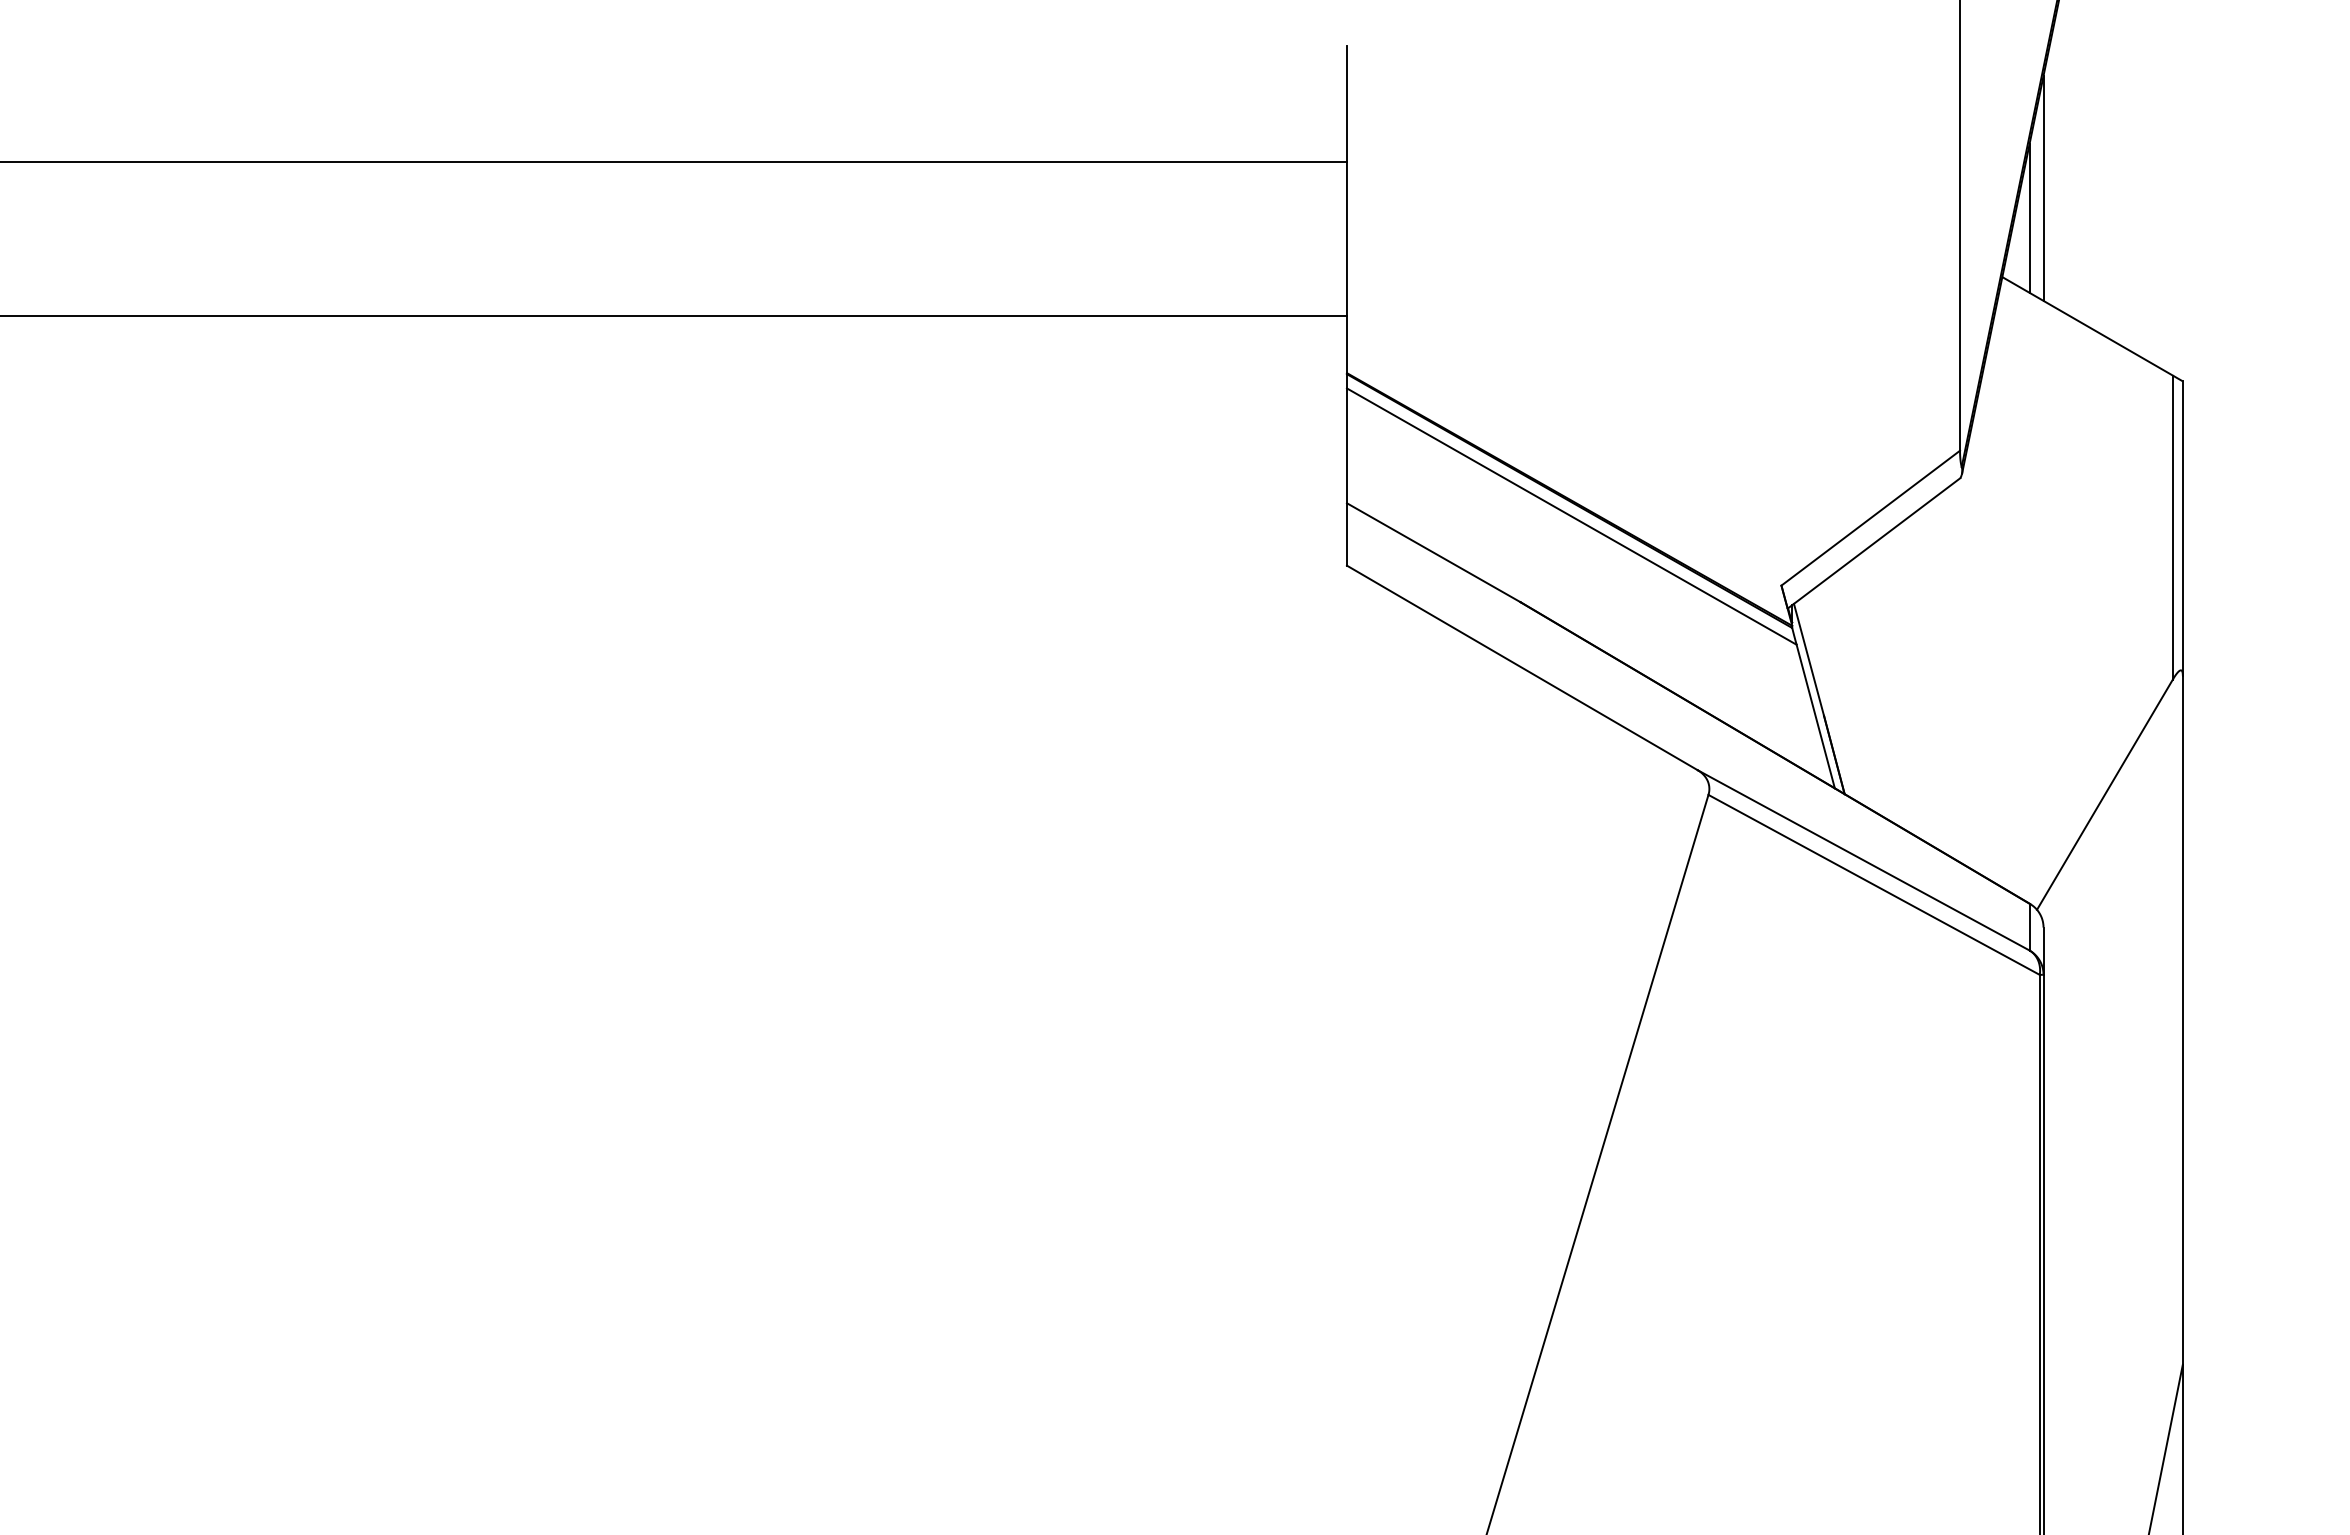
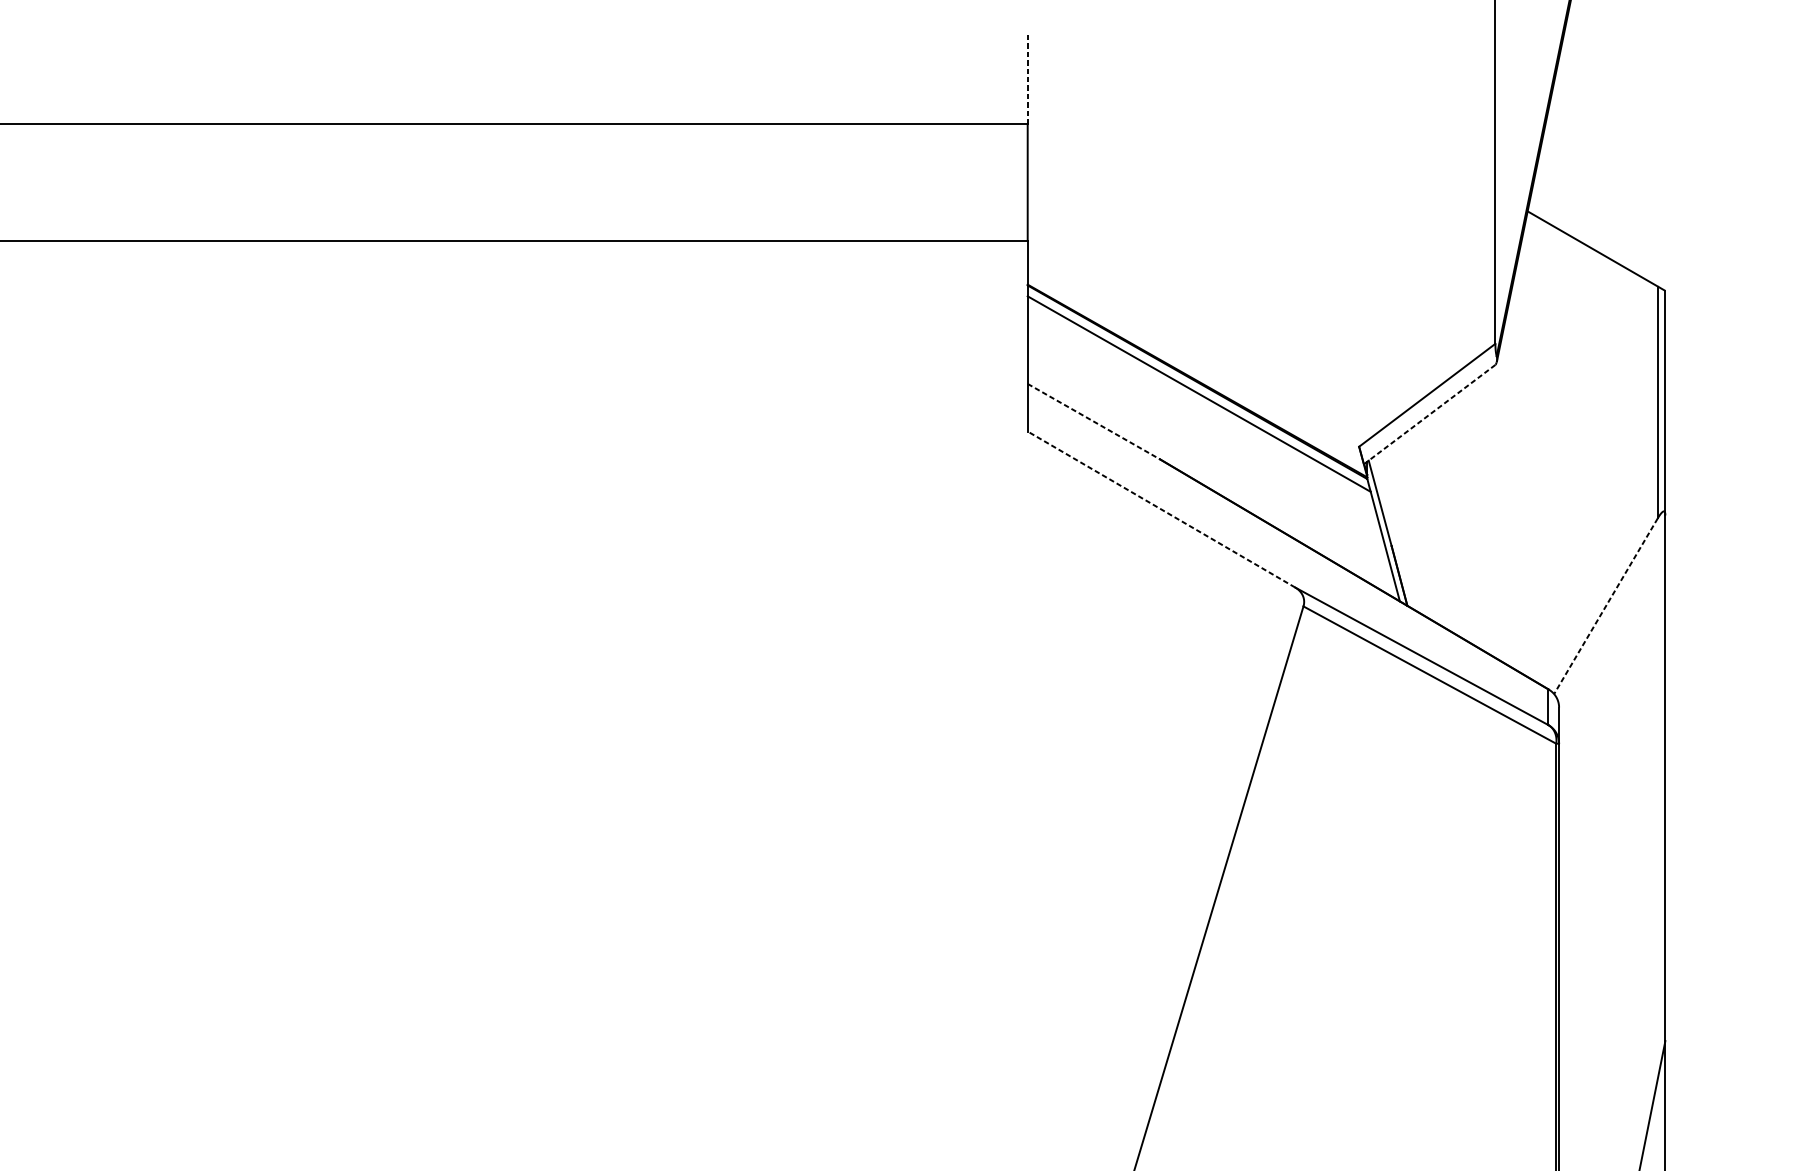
line: (1346, 104) -> (1027, 79), solid -> dashed
line: (2043, 187) -> (1559, 143), removed
line: (2029, 217) -> (1548, 165), removed
line: (1874, 543) -> (1430, 414), solid -> dashed
line: (1433, 552) -> (1093, 421), solid -> dashed
line: (1522, 667) -> (1161, 509), solid -> dashed
line: (2104, 794) -> (1605, 606), solid -> dashed

